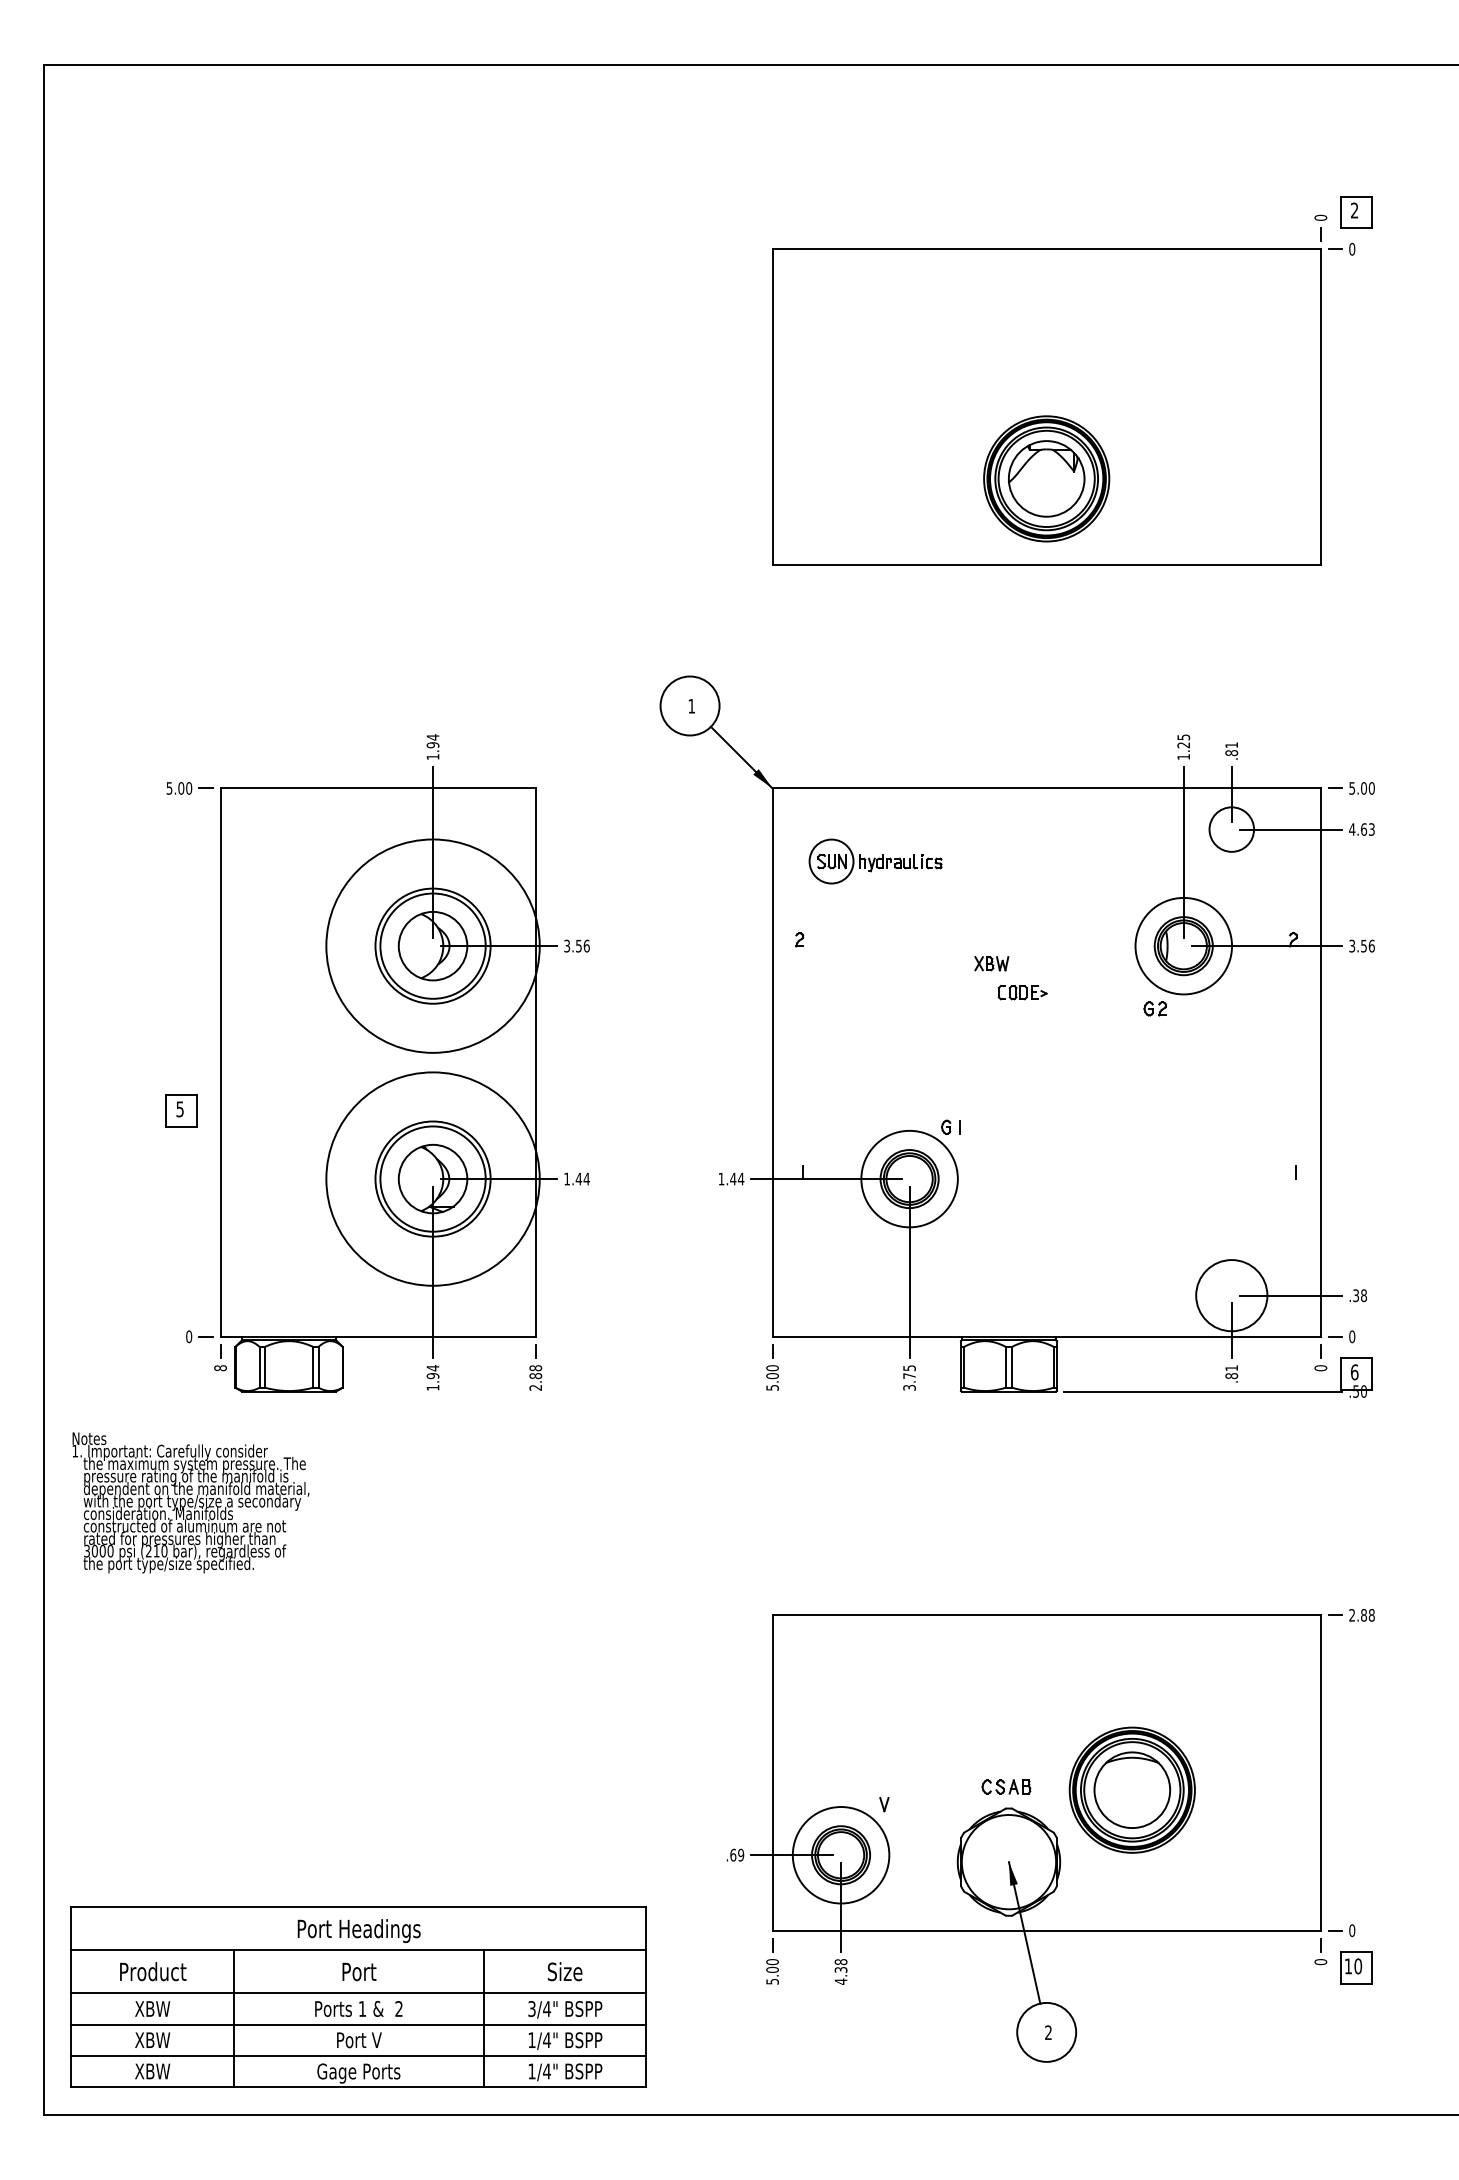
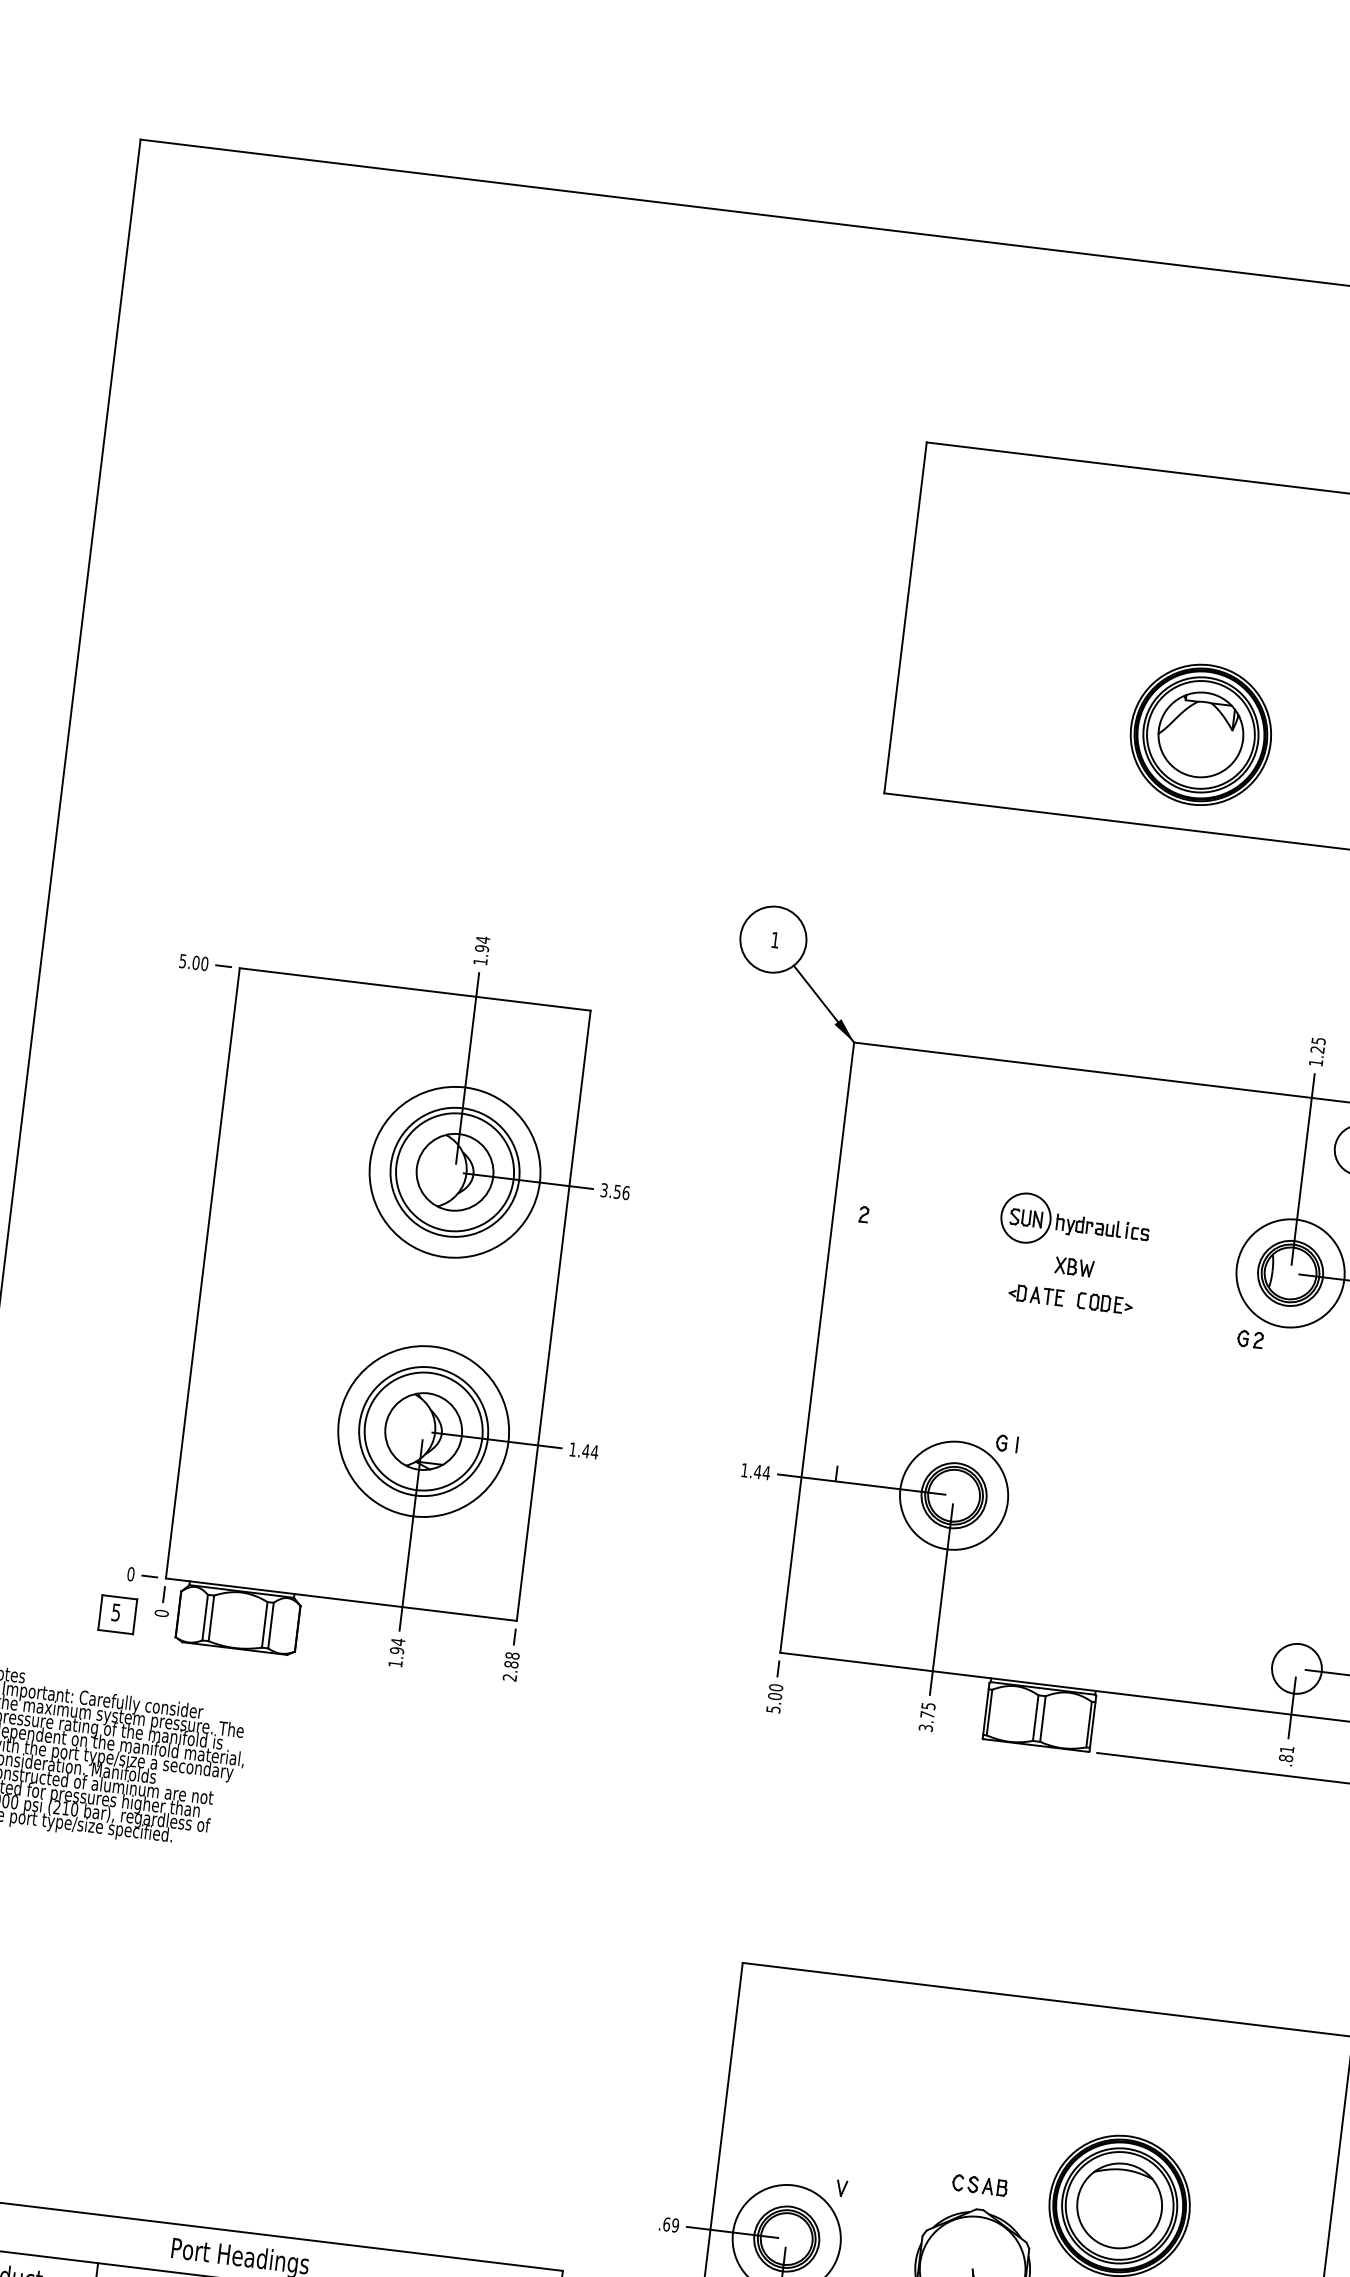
part: (875, 861) -> (1074, 1223), moved
circle: (432, 945) -> (454, 1171), size x0.71
part: (960, 992) -> (1035, 1294), added
part: (181, 1110) -> (117, 1614), moved
circle: (432, 1178) -> (423, 1430), size x0.71
circle: (1231, 1295) -> (1296, 1668), size x0.62
text: (220, 1368) -> (161, 1613), 8 -> 0

